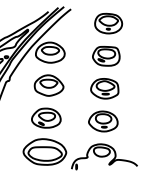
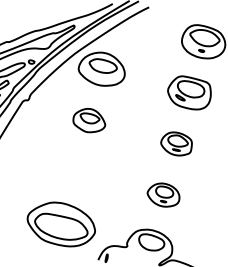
part: (48, 85) -> (88, 120), size x0.7
part: (104, 88) -> (176, 143), size x0.7
part: (46, 117) -> (75, 170), removed
part: (103, 121) -> (163, 195), size x0.7

